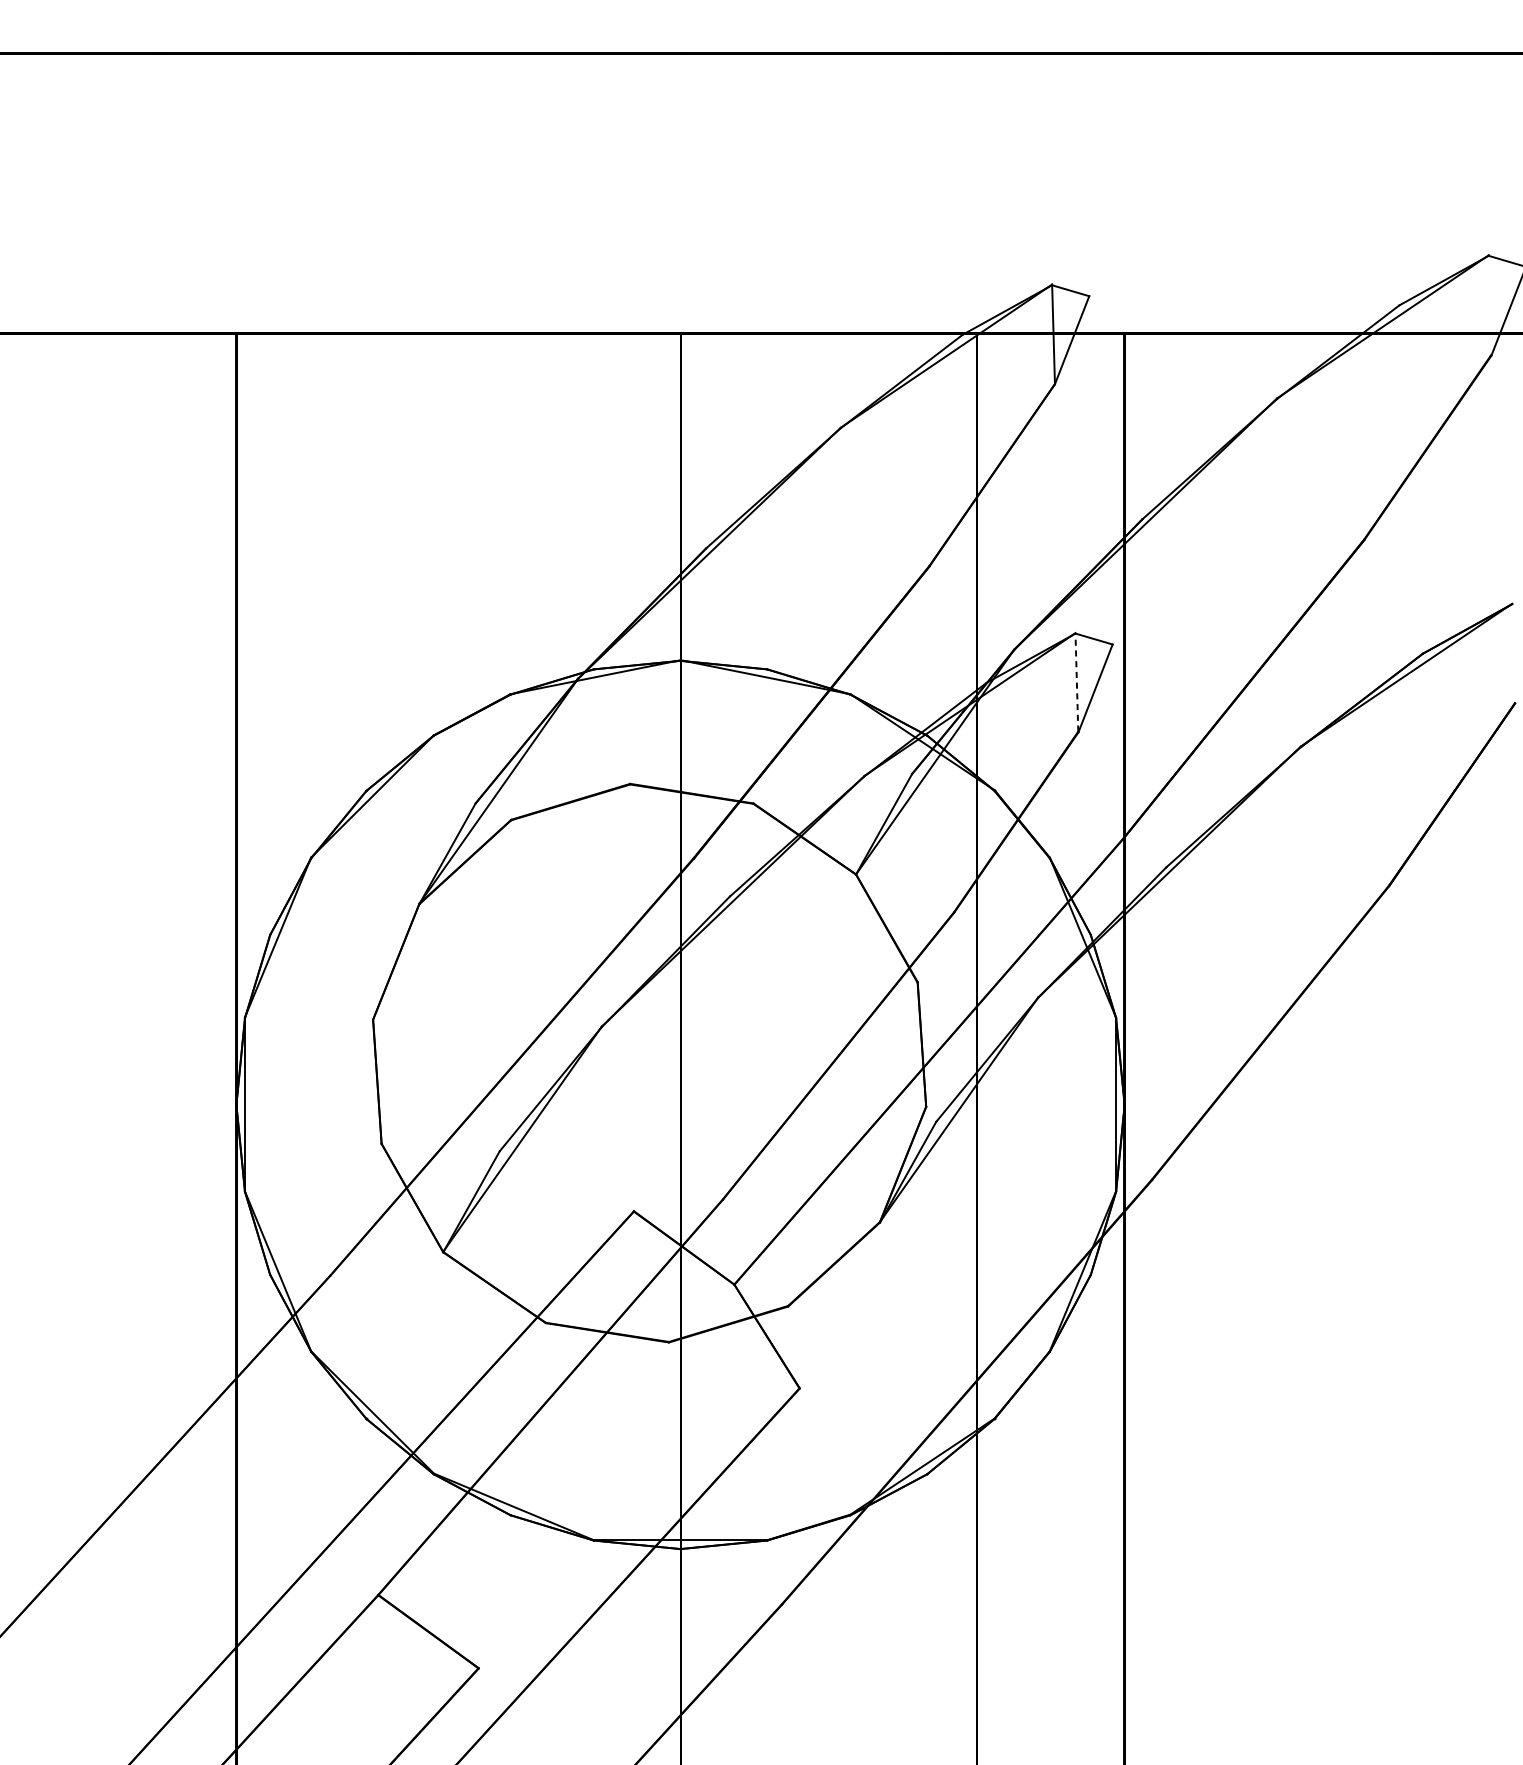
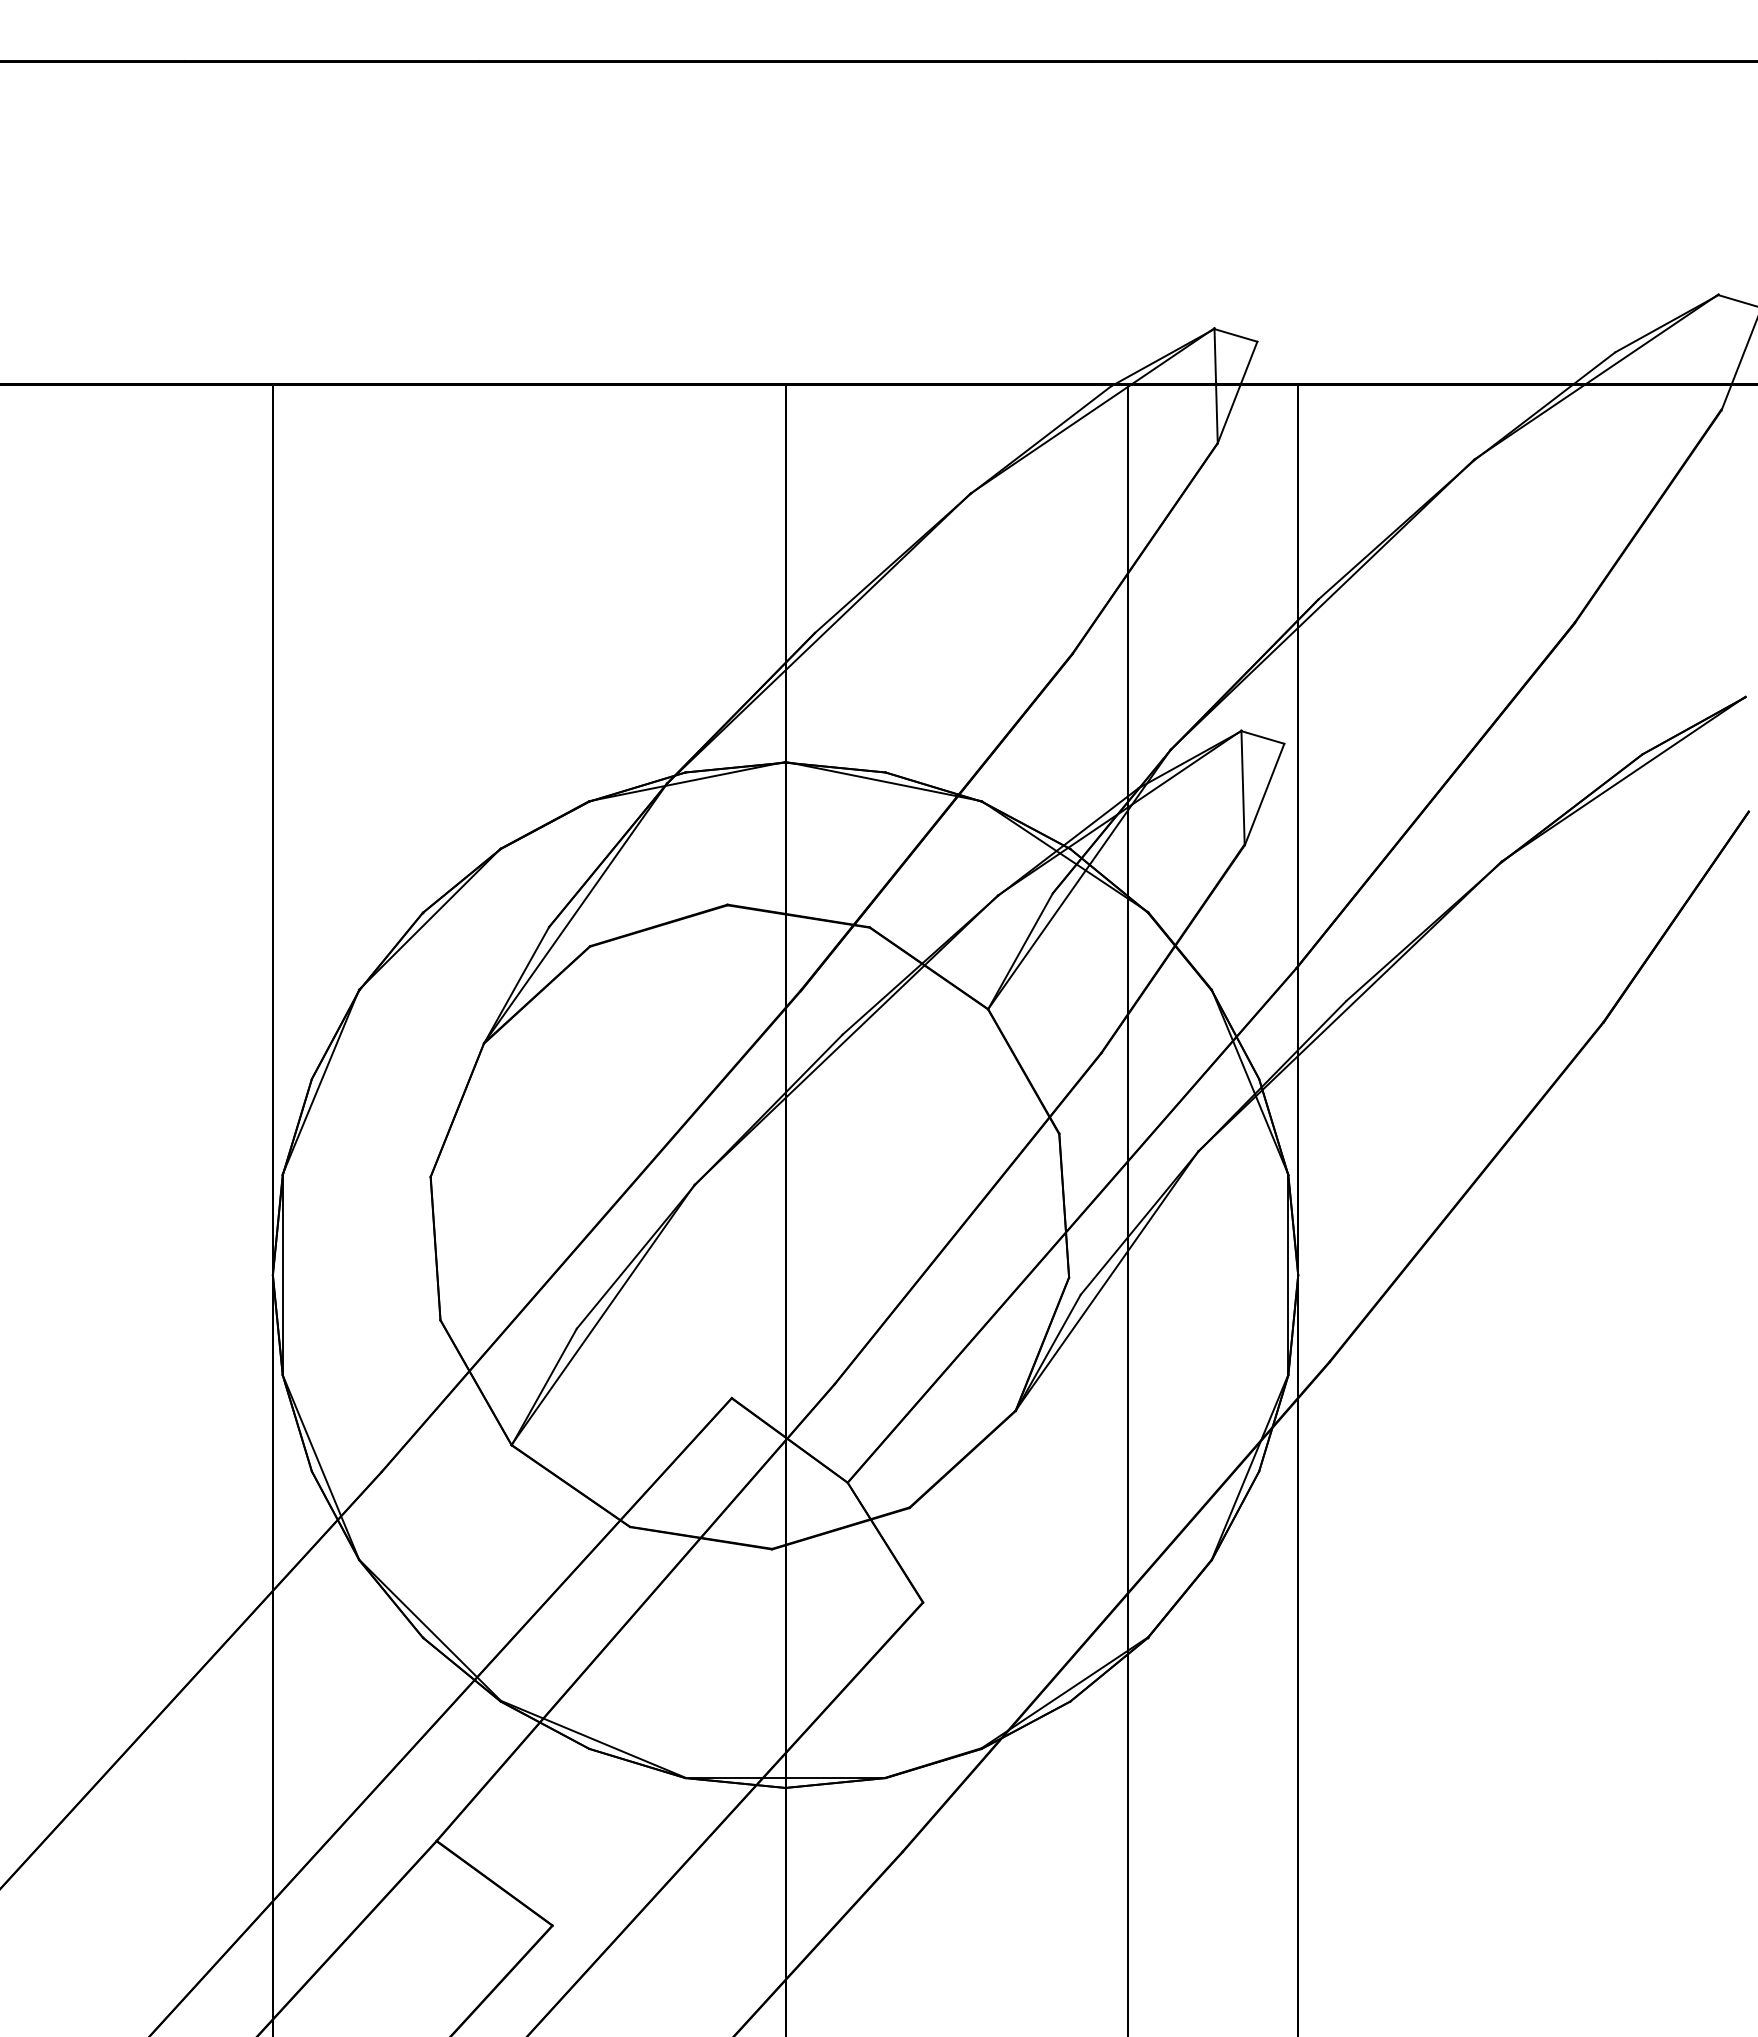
line: (1077, 682) -> (1243, 787), dashed -> solid

